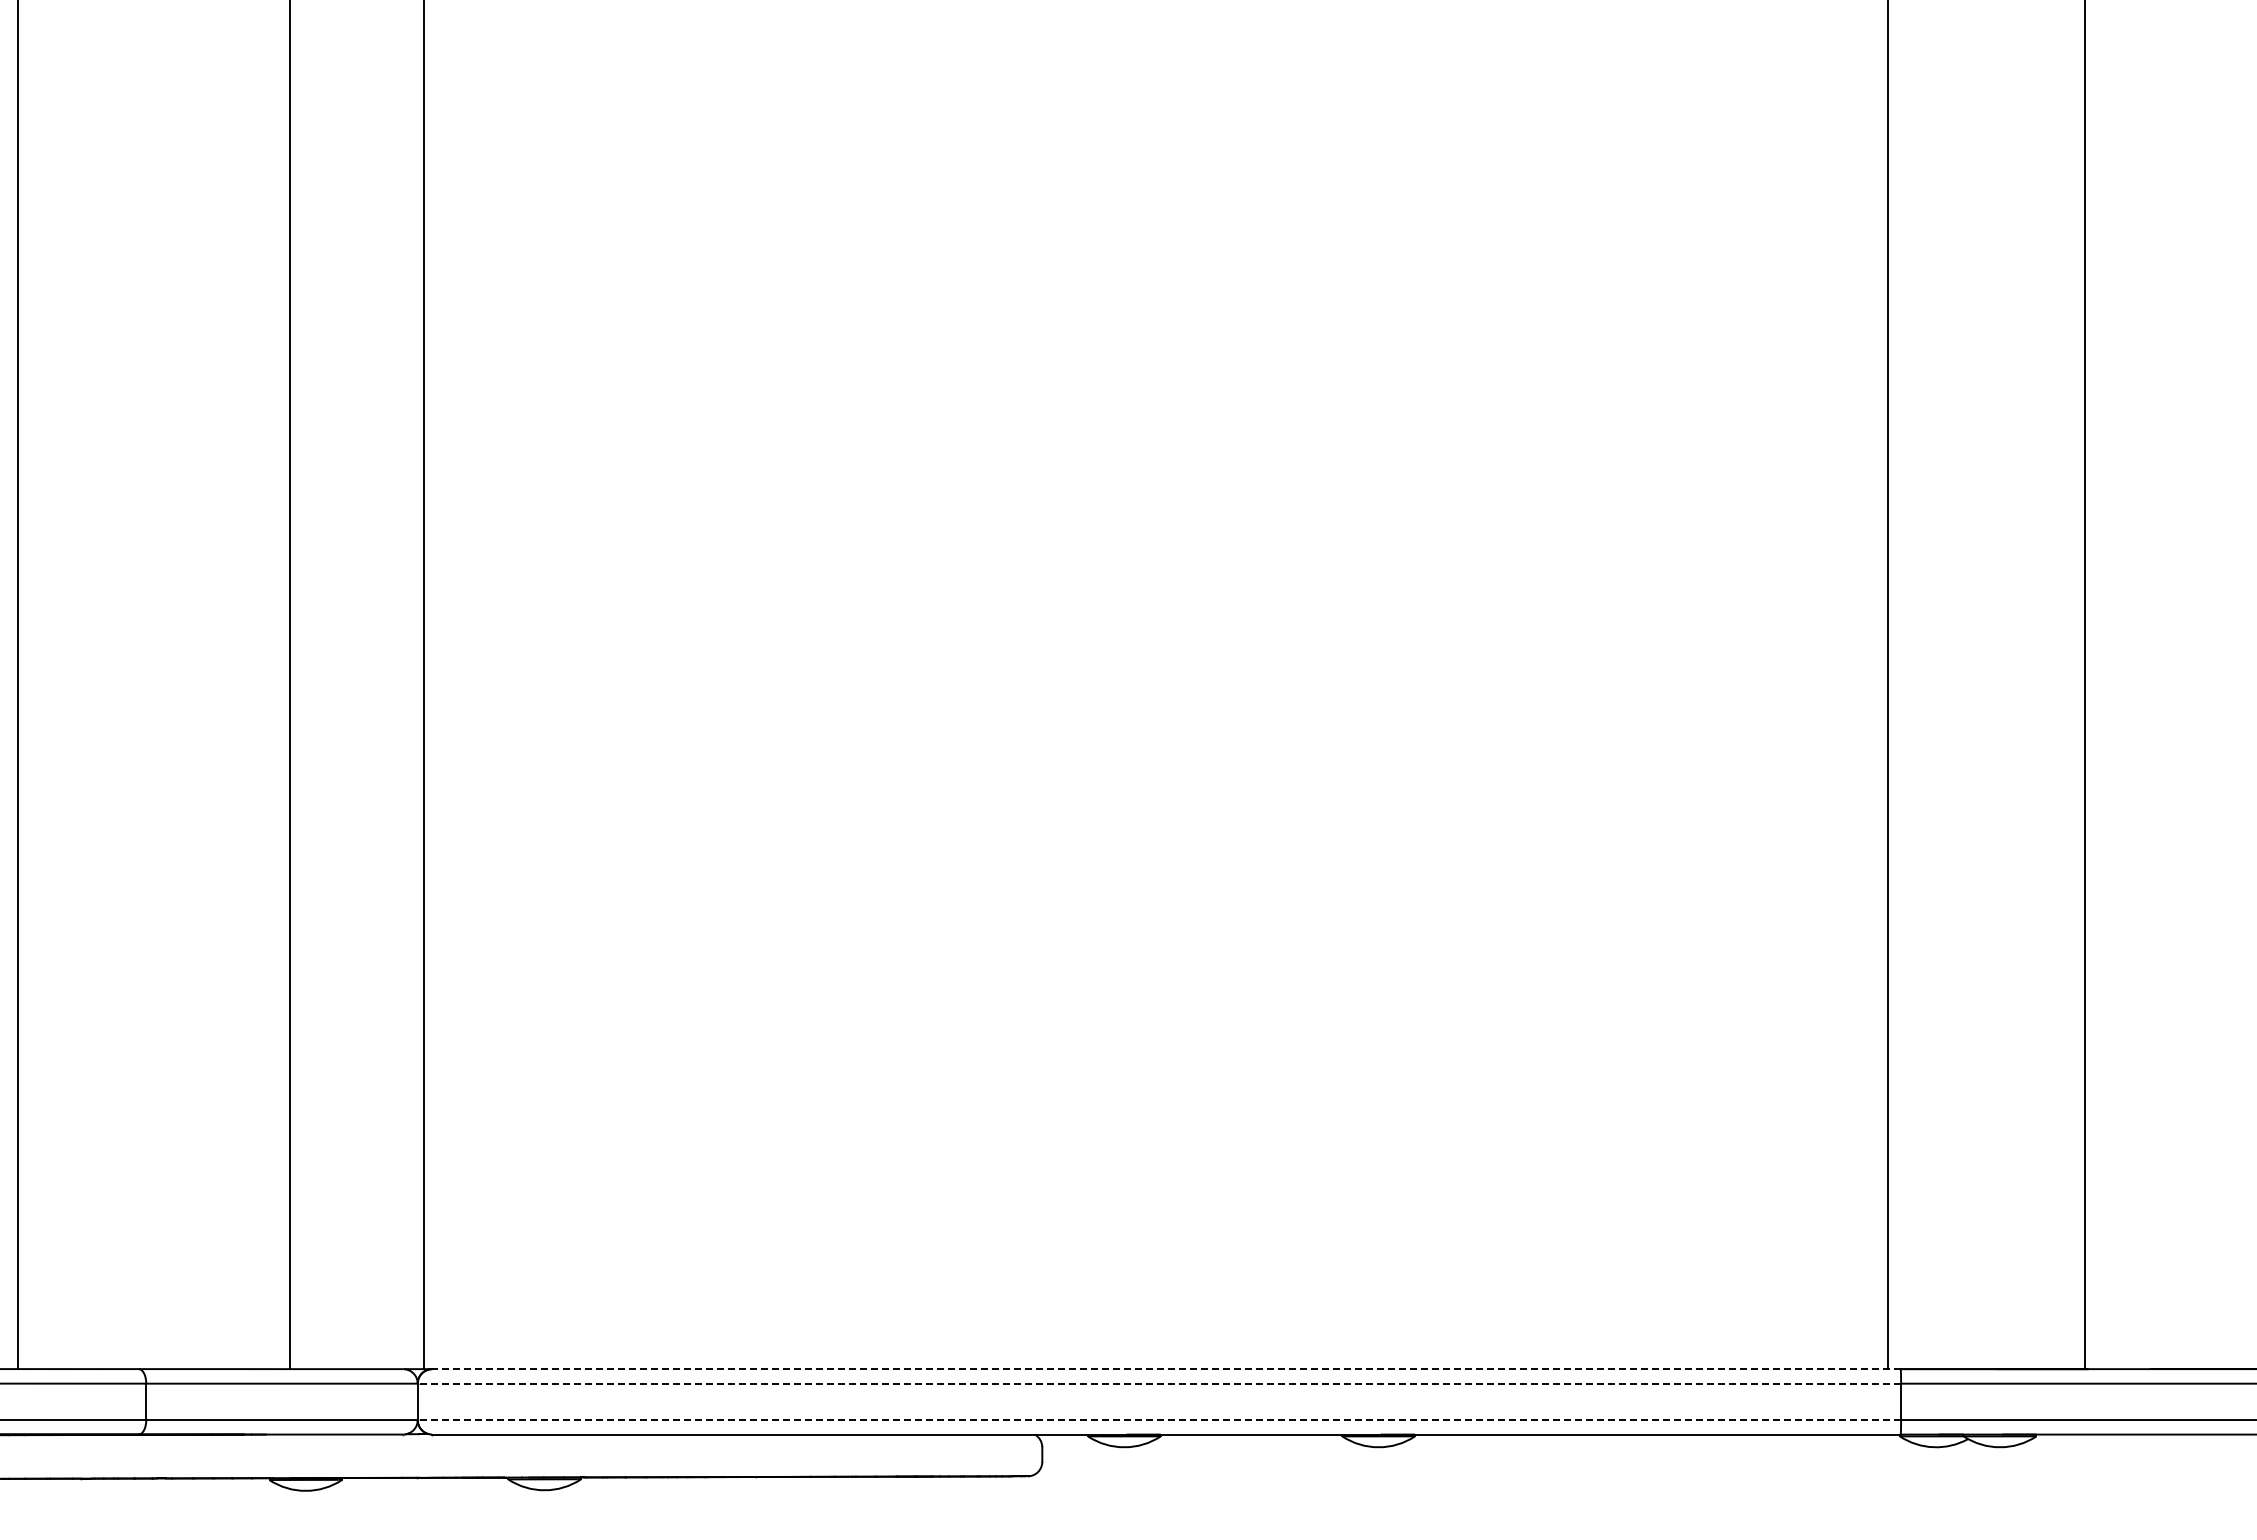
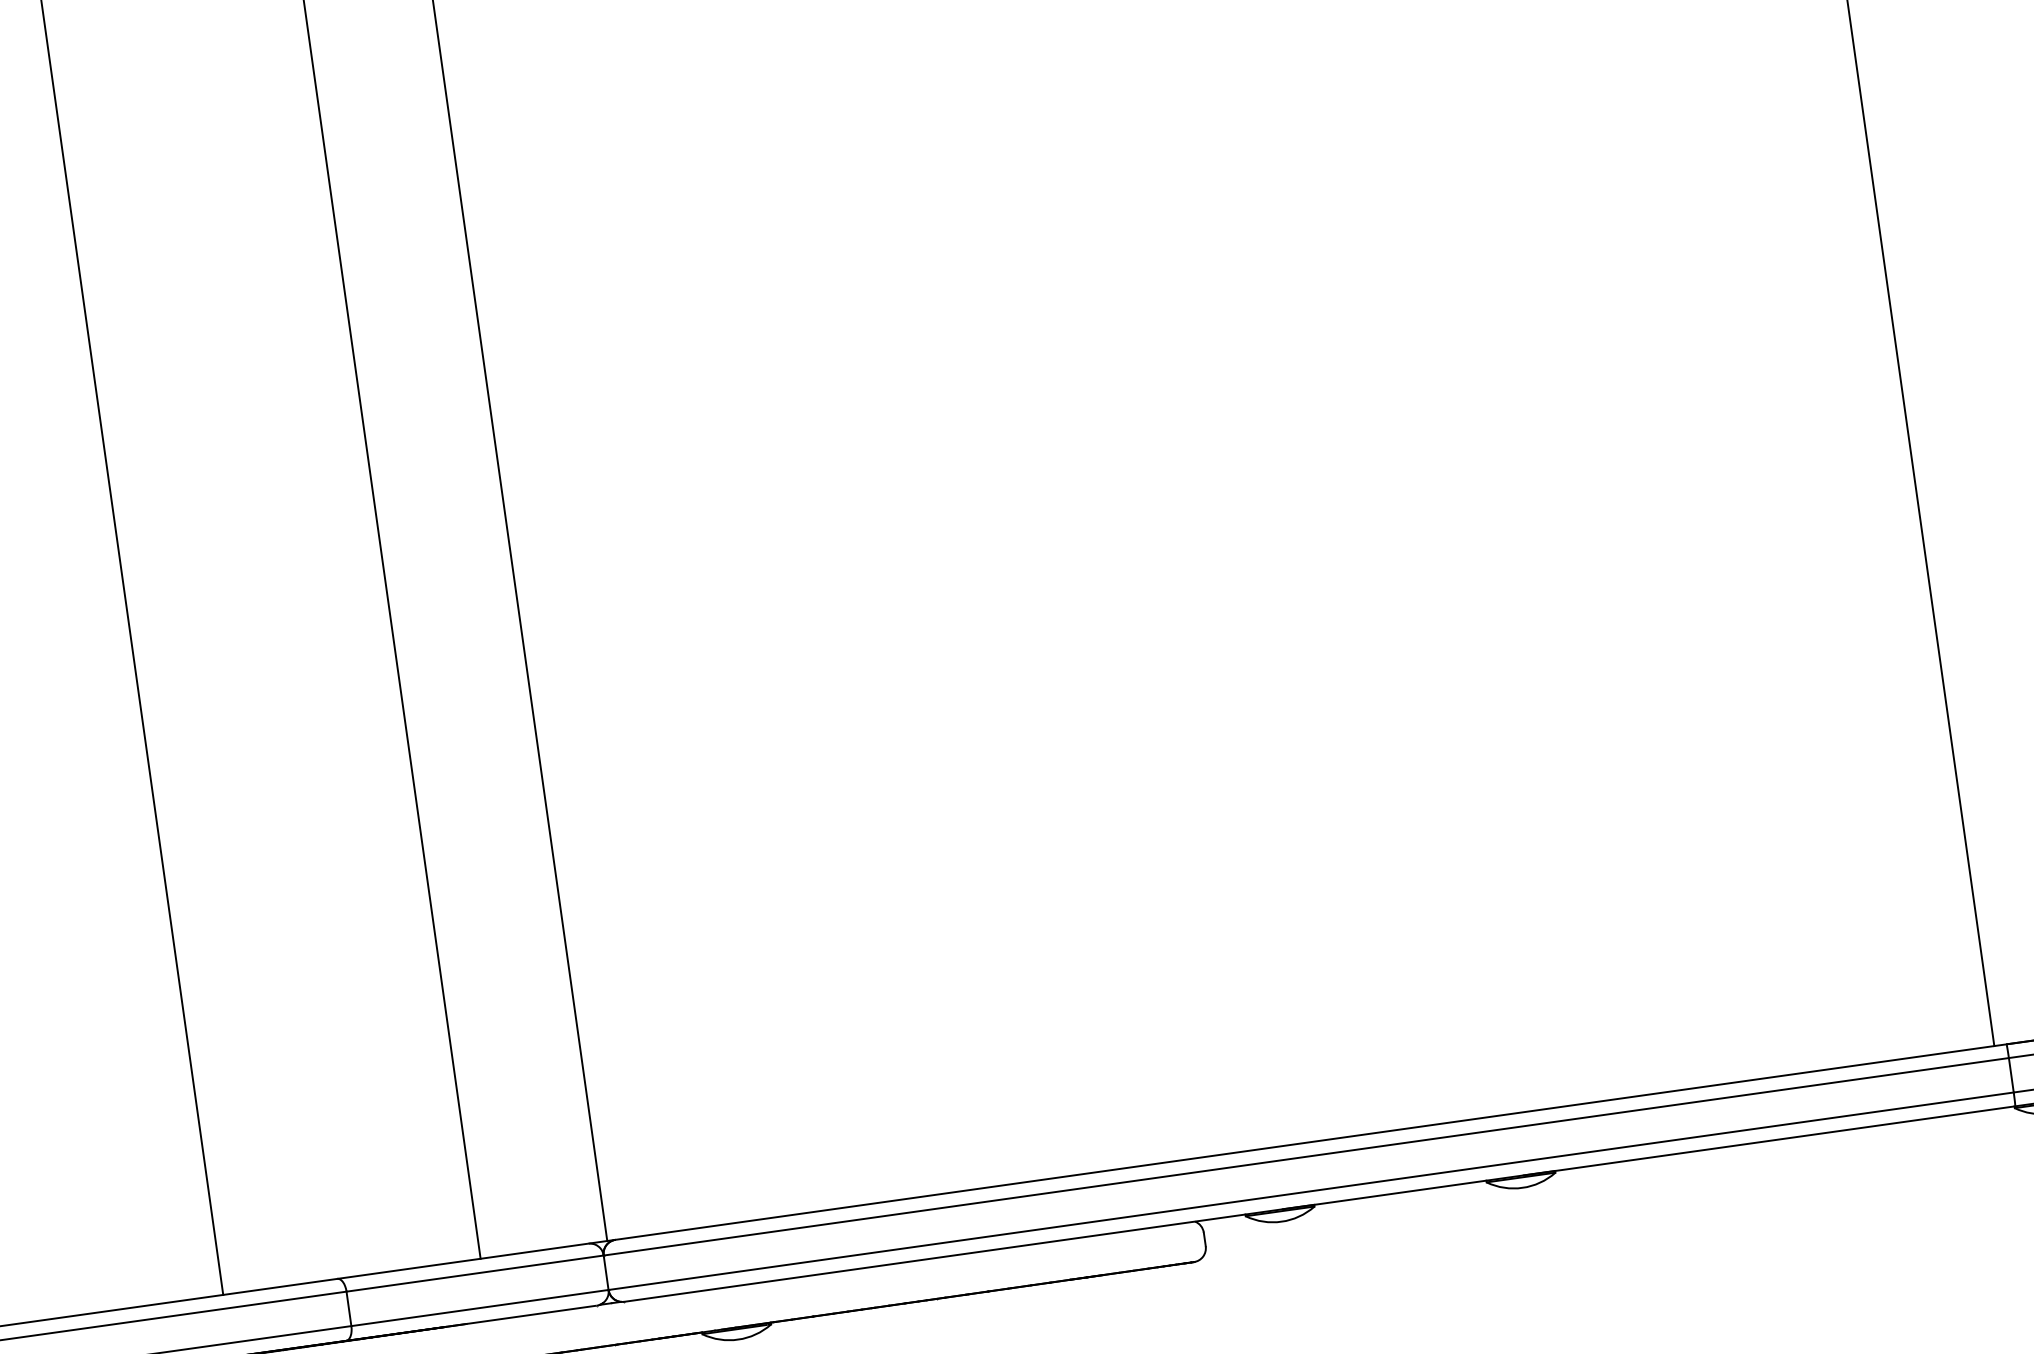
line: (1165, 1369) -> (1310, 1142), dashed -> solid
line: (1159, 1383) -> (1306, 1156), dashed -> solid
line: (1159, 1420) -> (1311, 1191), dashed -> solid

